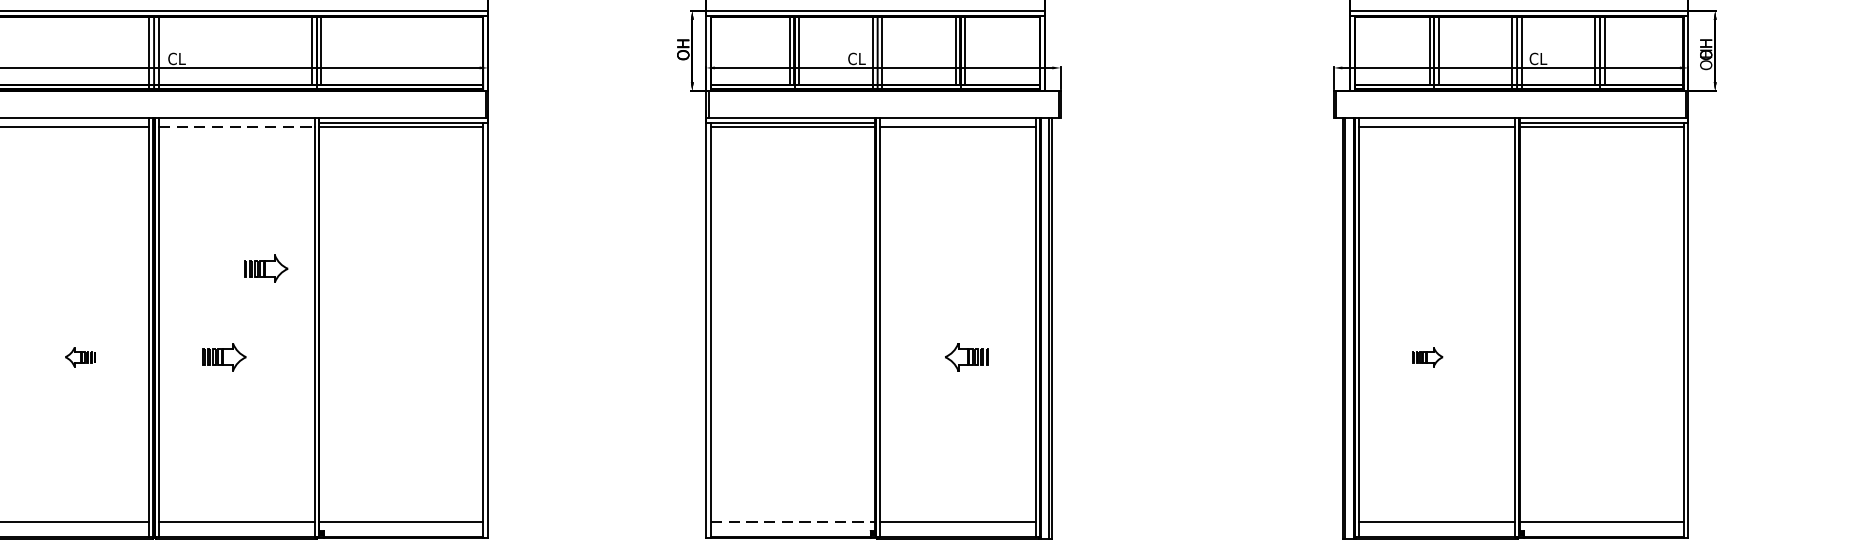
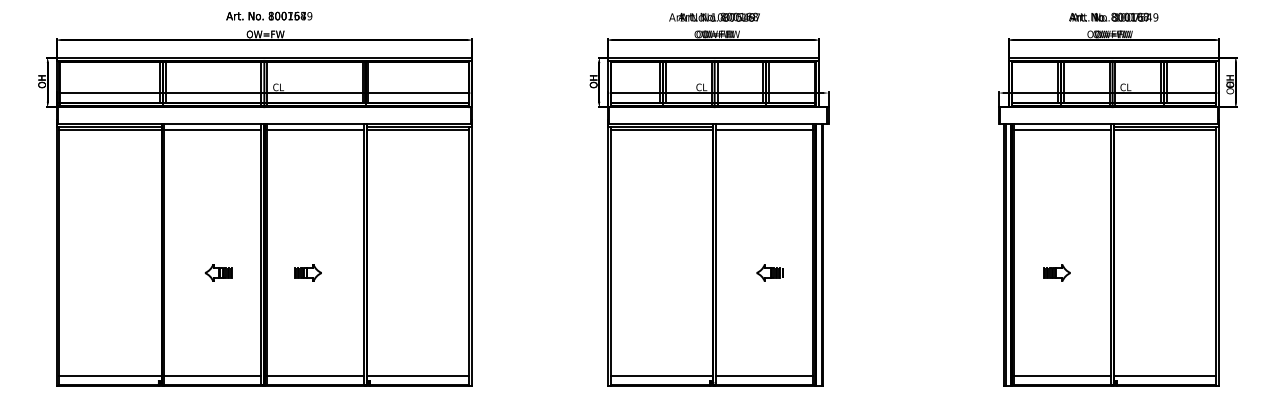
line: (237, 126) -> (316, 129), dashed -> solid
part: (265, 267) -> (333, 217), removed
part: (80, 356) -> (218, 272), size x1.43
part: (1426, 356) -> (1056, 272), size x1.43
line: (793, 521) -> (662, 375), dashed -> solid

